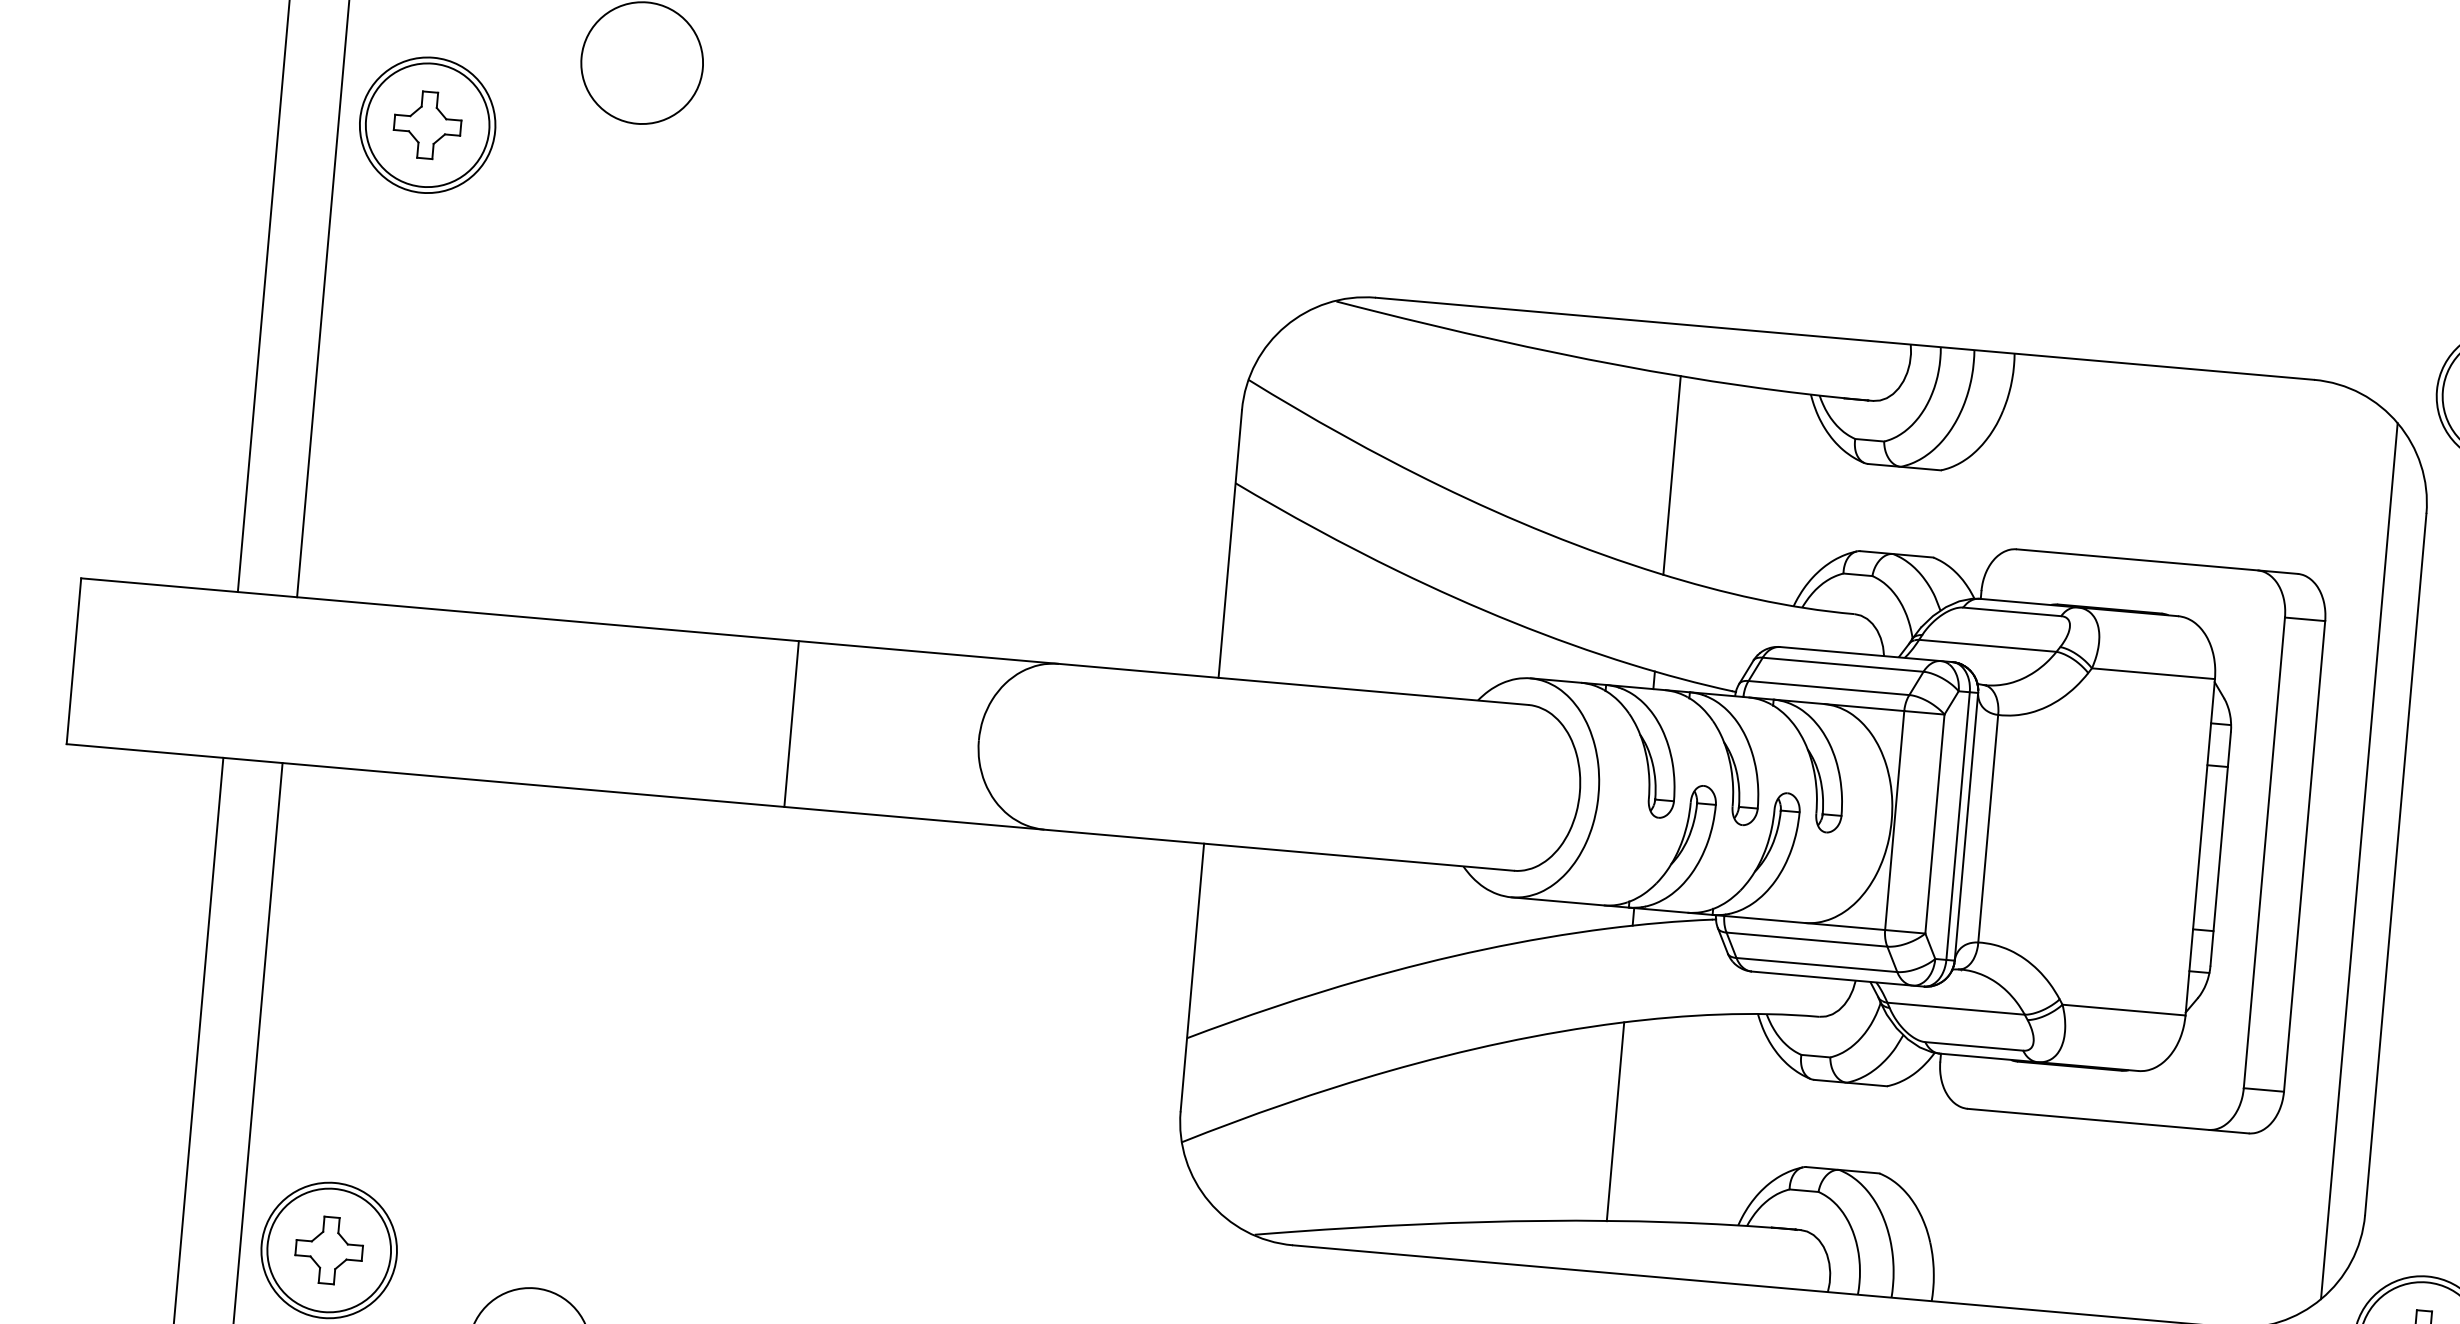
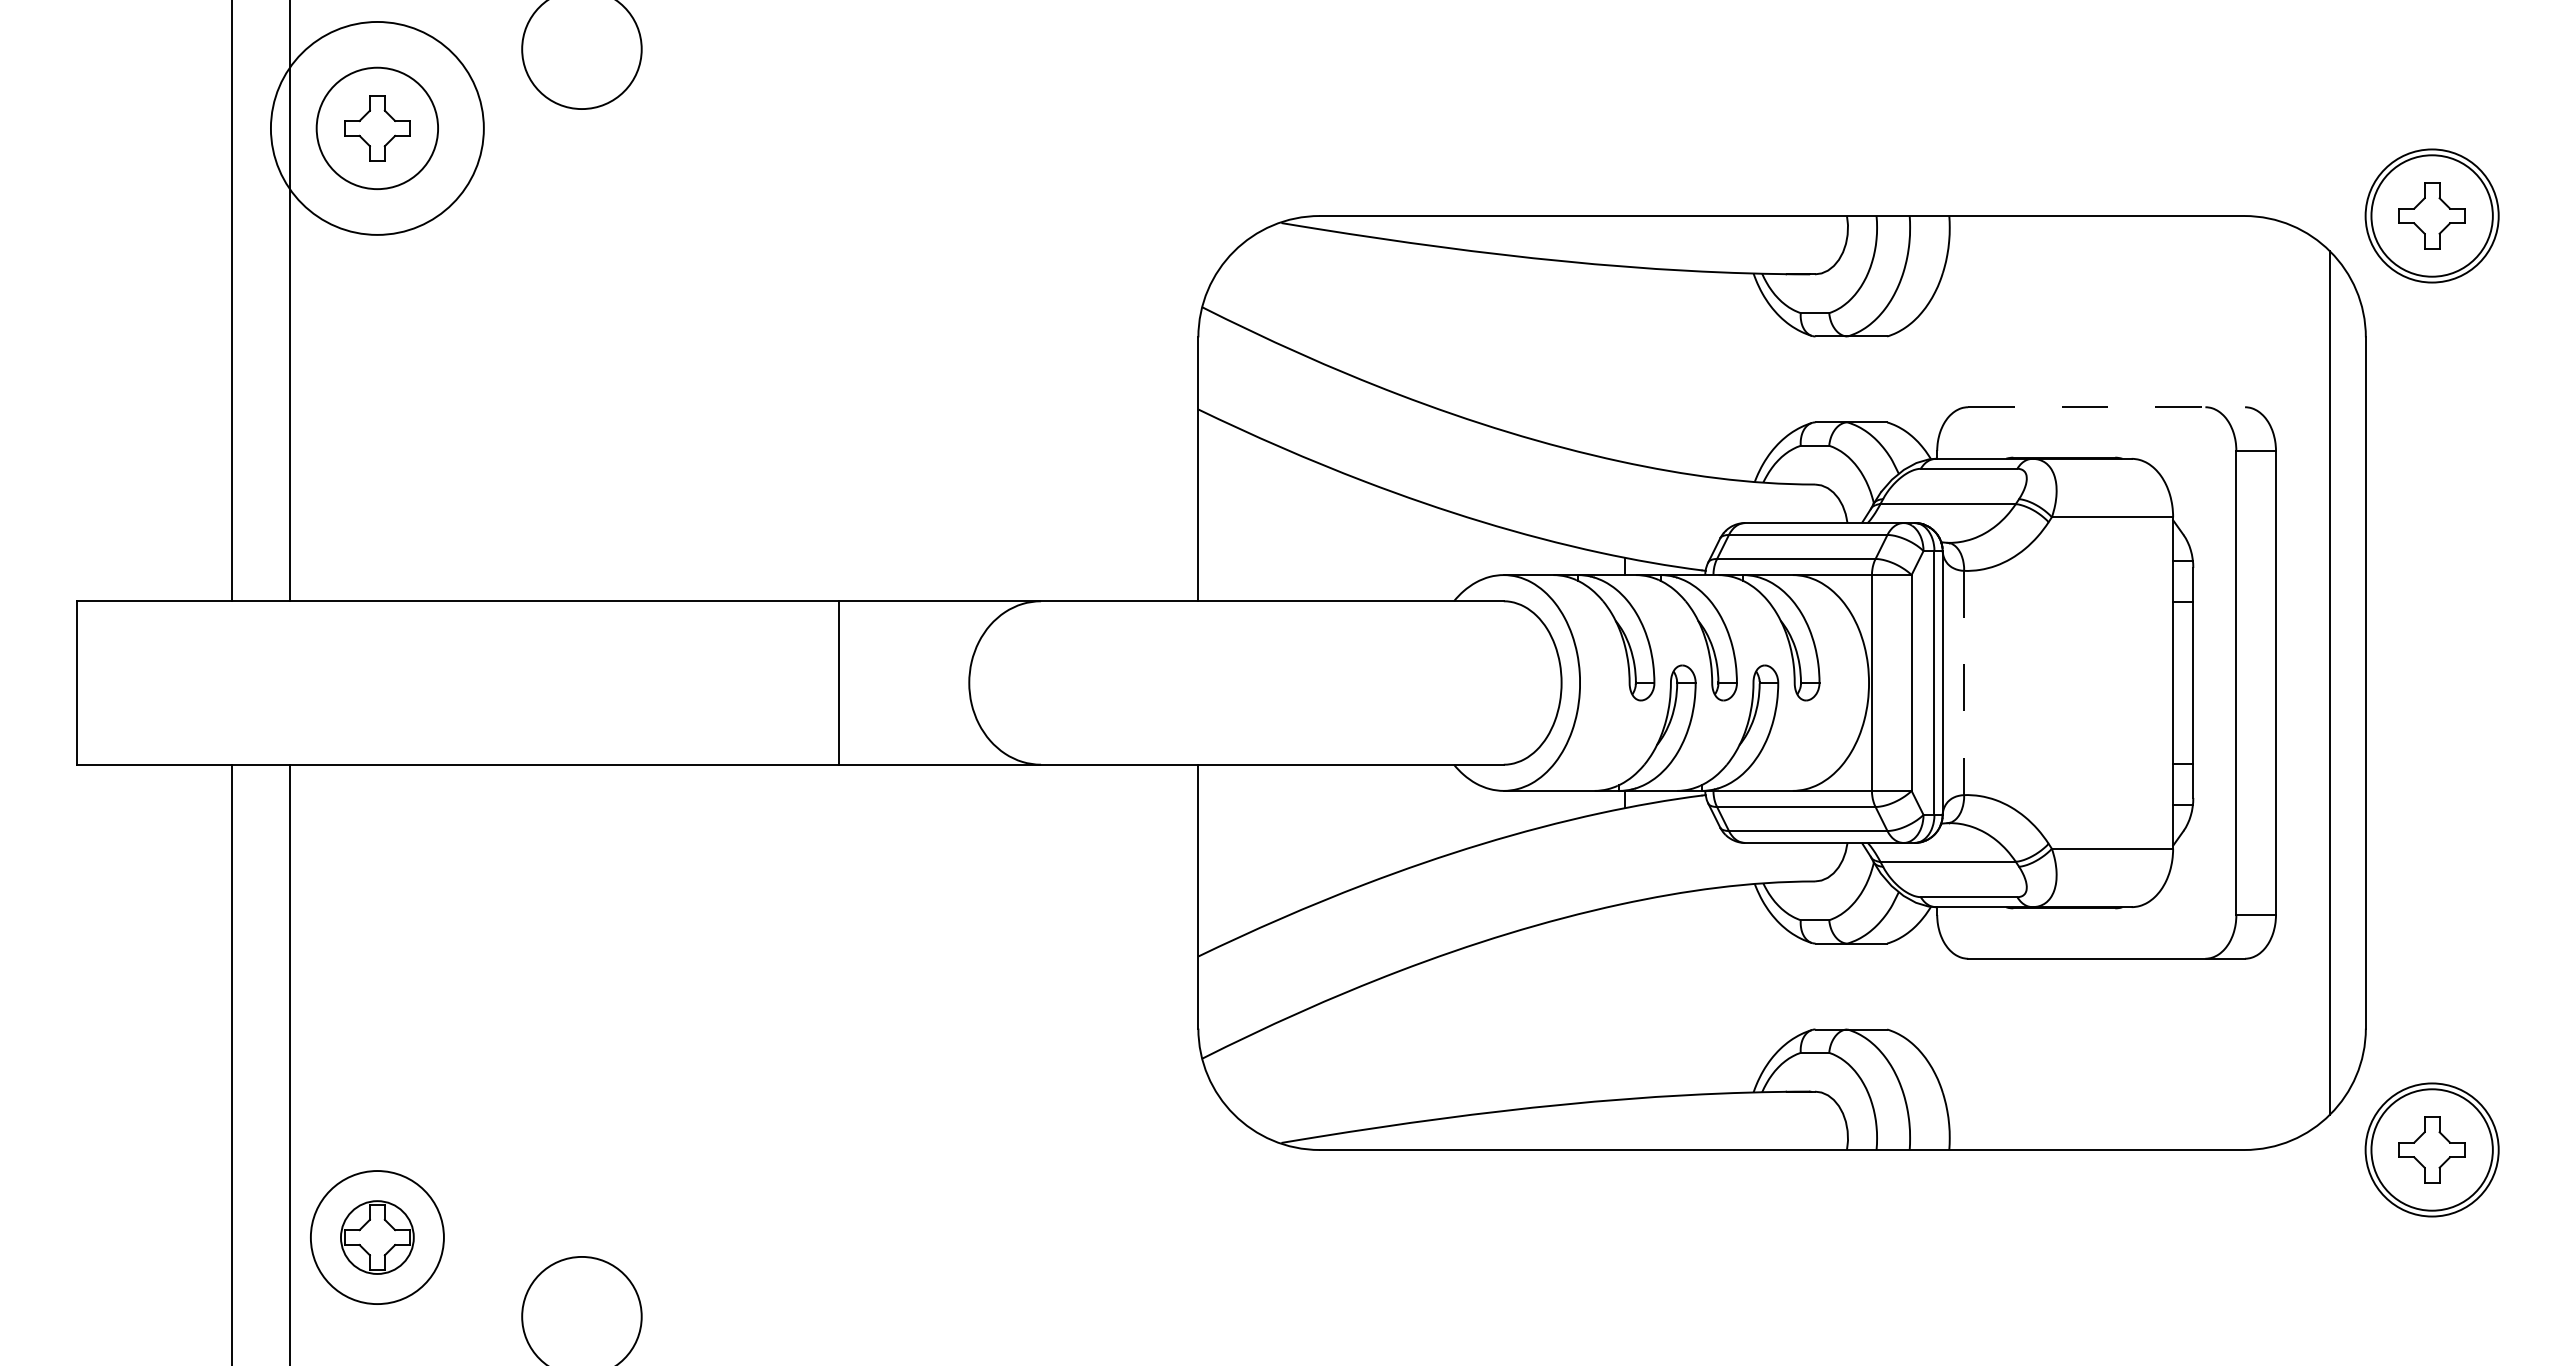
circle: (426, 125) -> (376, 128), size x1.6
line: (1671, 475) -> (1624, 364), removed
line: (2158, 561) -> (2107, 407), solid -> dashed
line: (791, 723) -> (838, 682), moved
line: (1988, 829) -> (1964, 683), solid -> dashed
line: (1615, 1121) -> (1624, 1001), removed
circle: (329, 1250) -> (377, 1237), size x0.6

